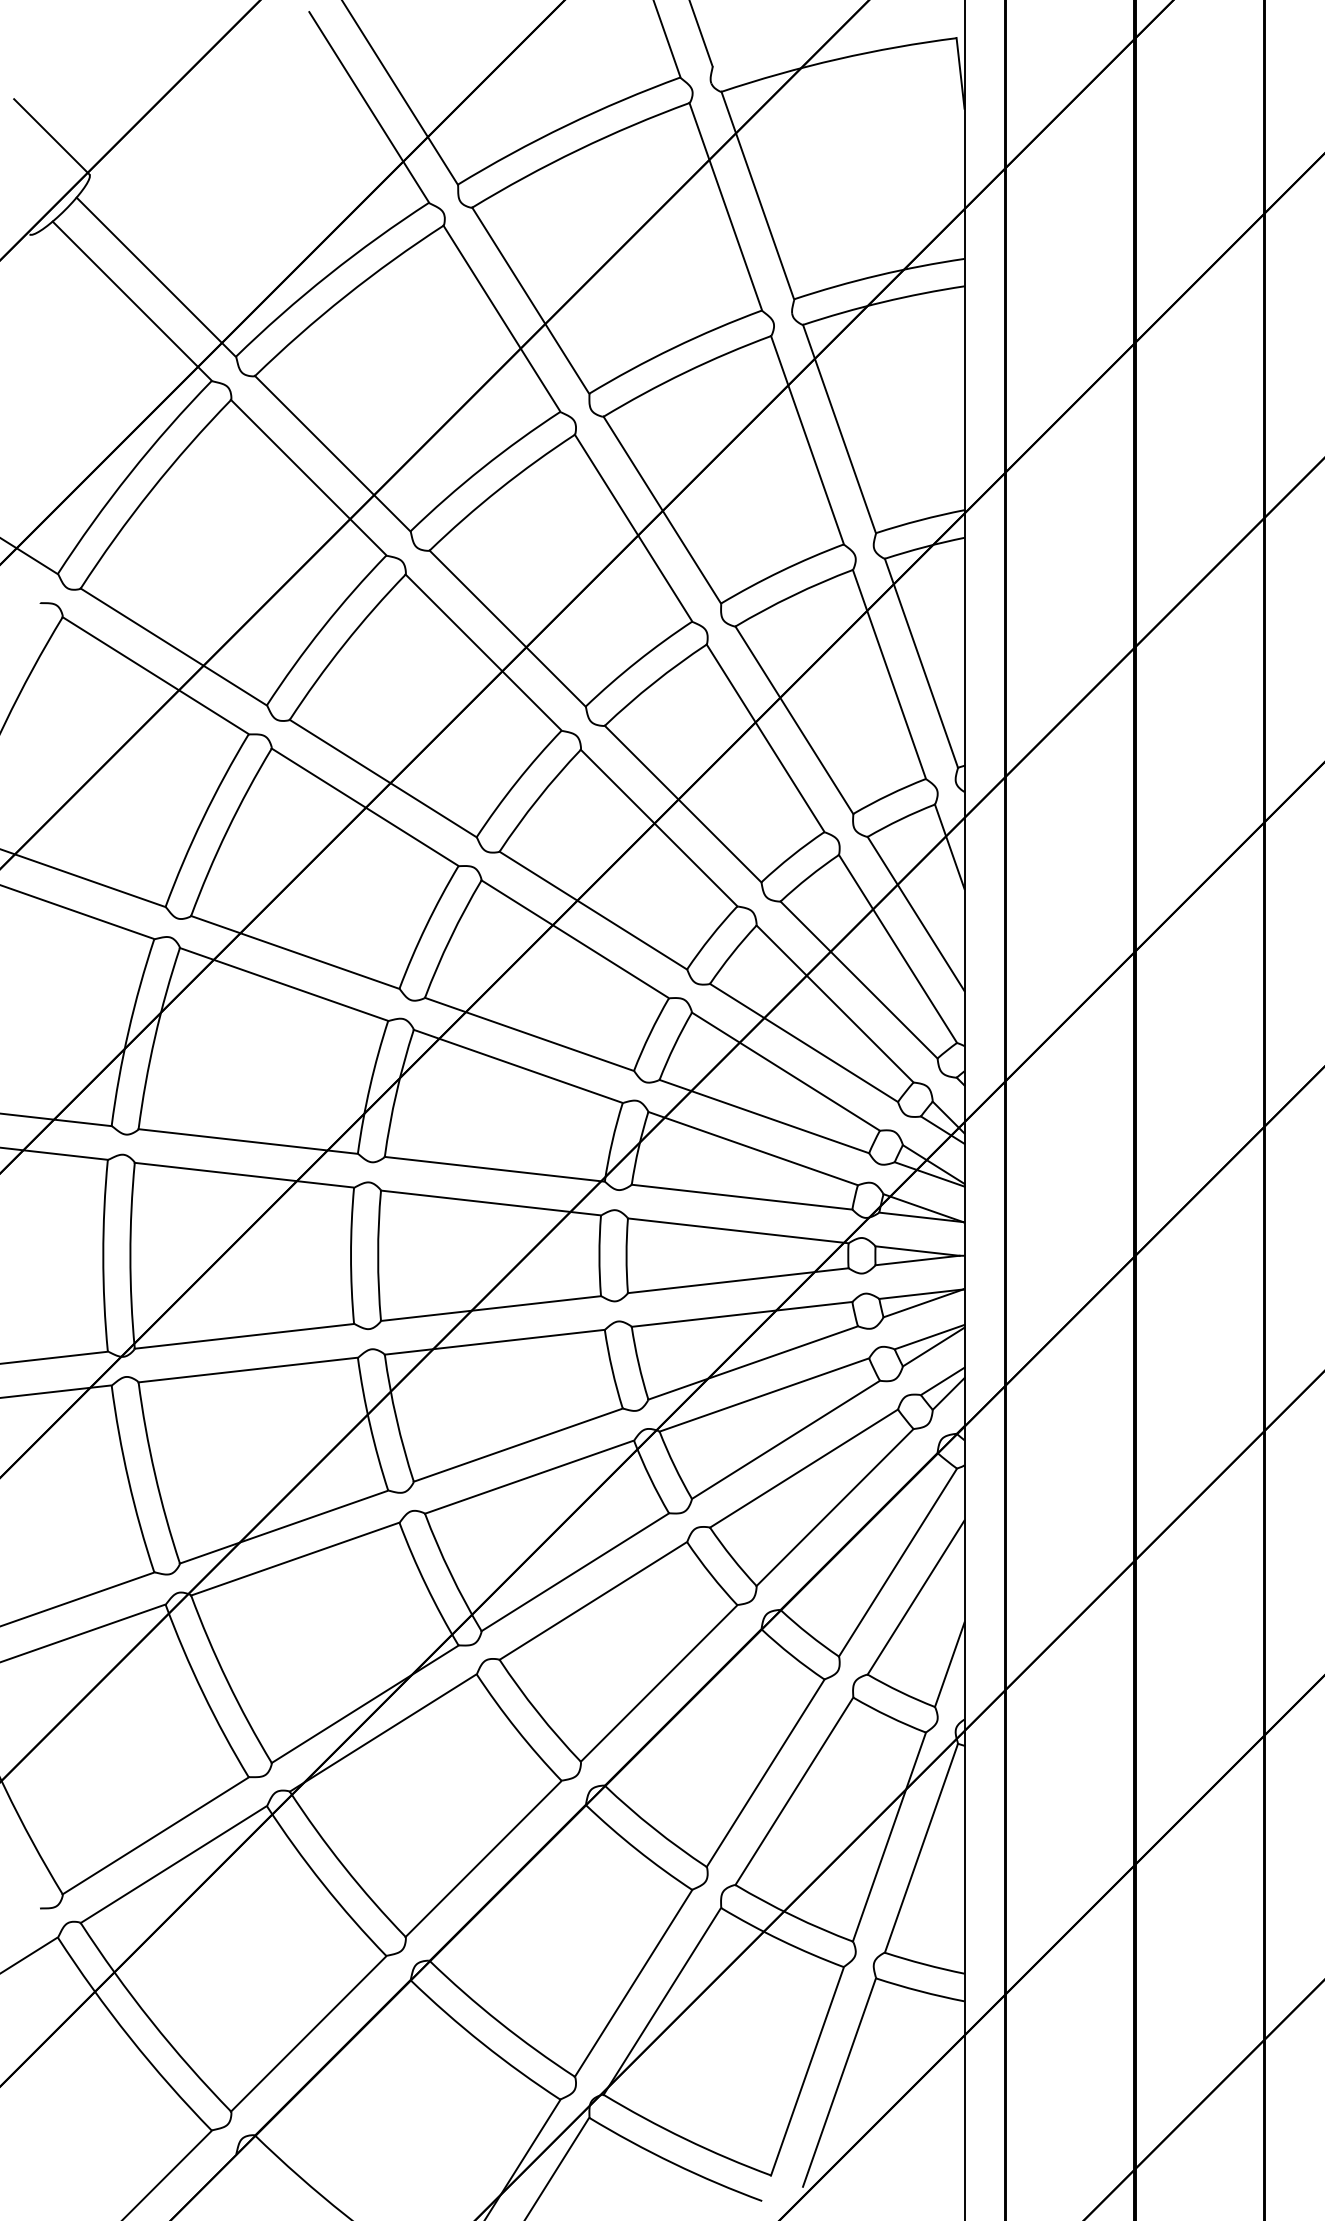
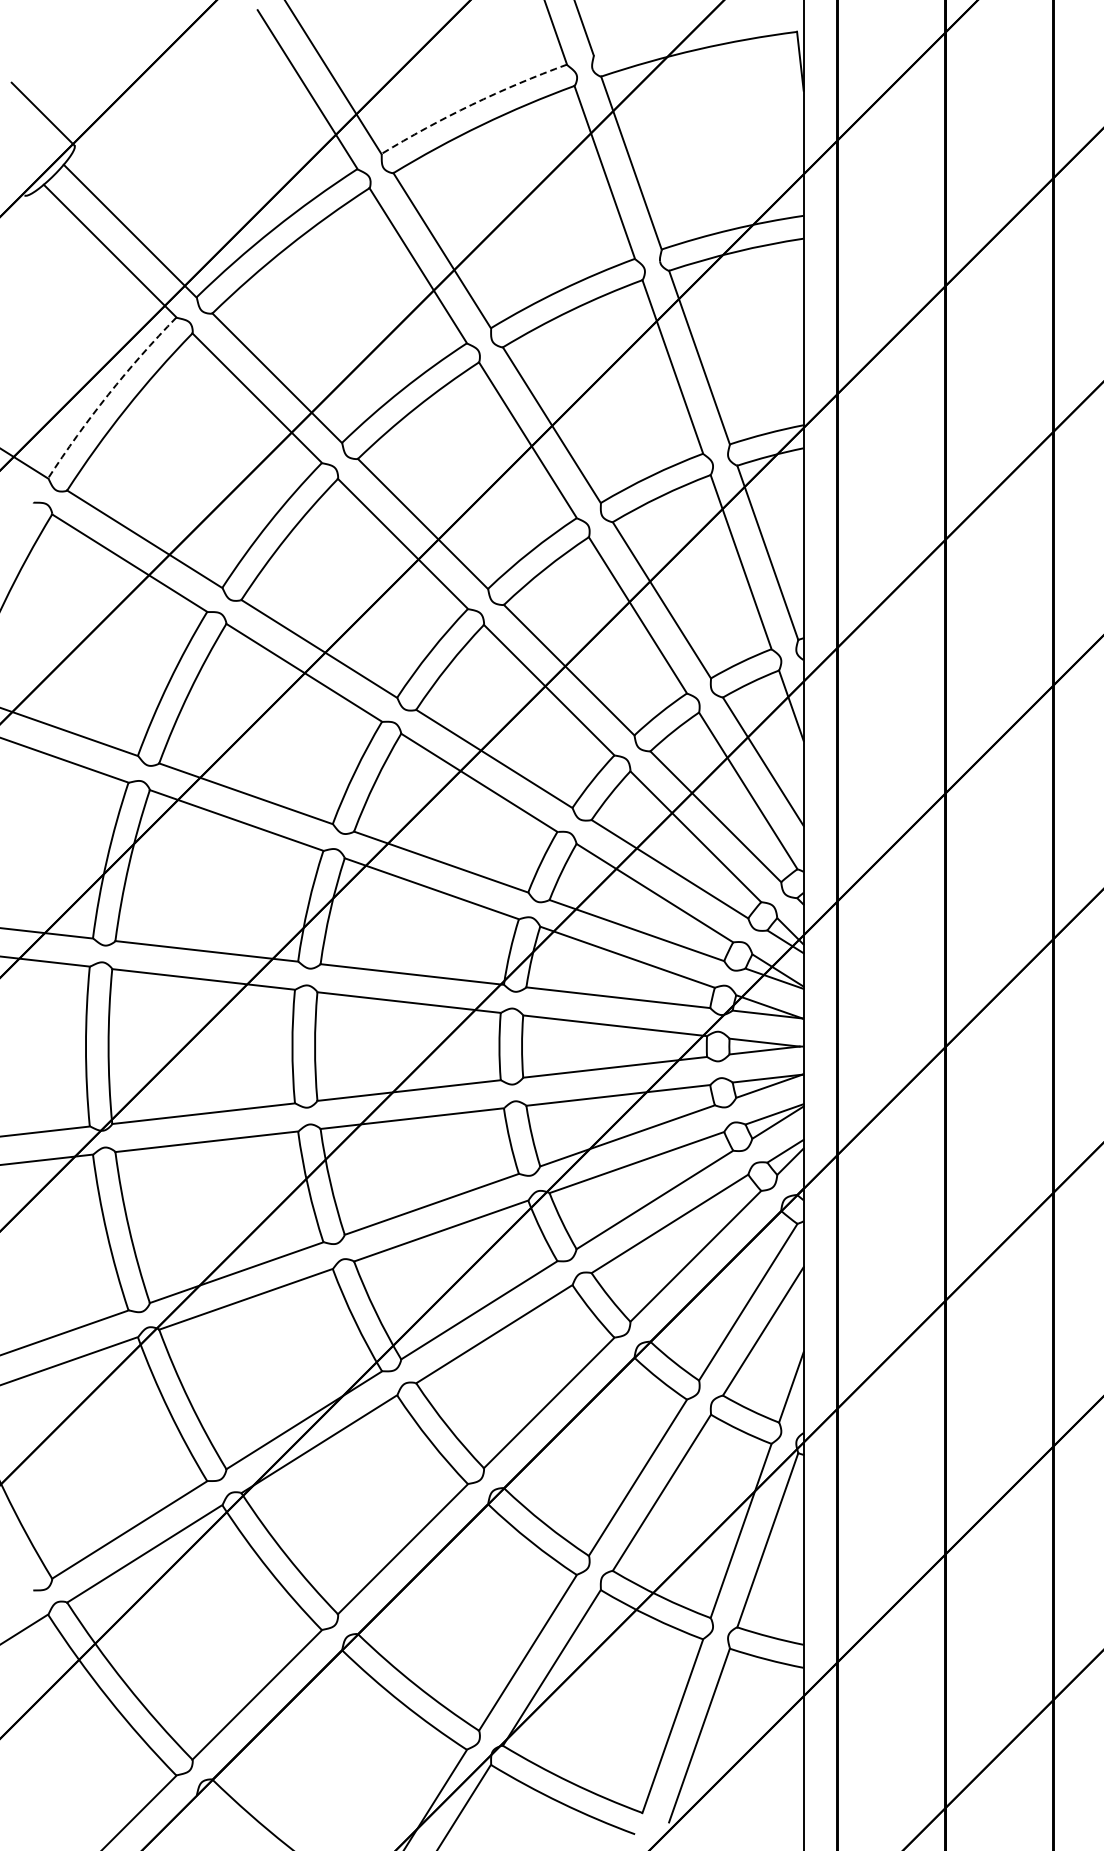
arc: (567, 125) -> (472, 104), solid -> dashed
arc: (130, 473) -> (108, 394), solid -> dashed

